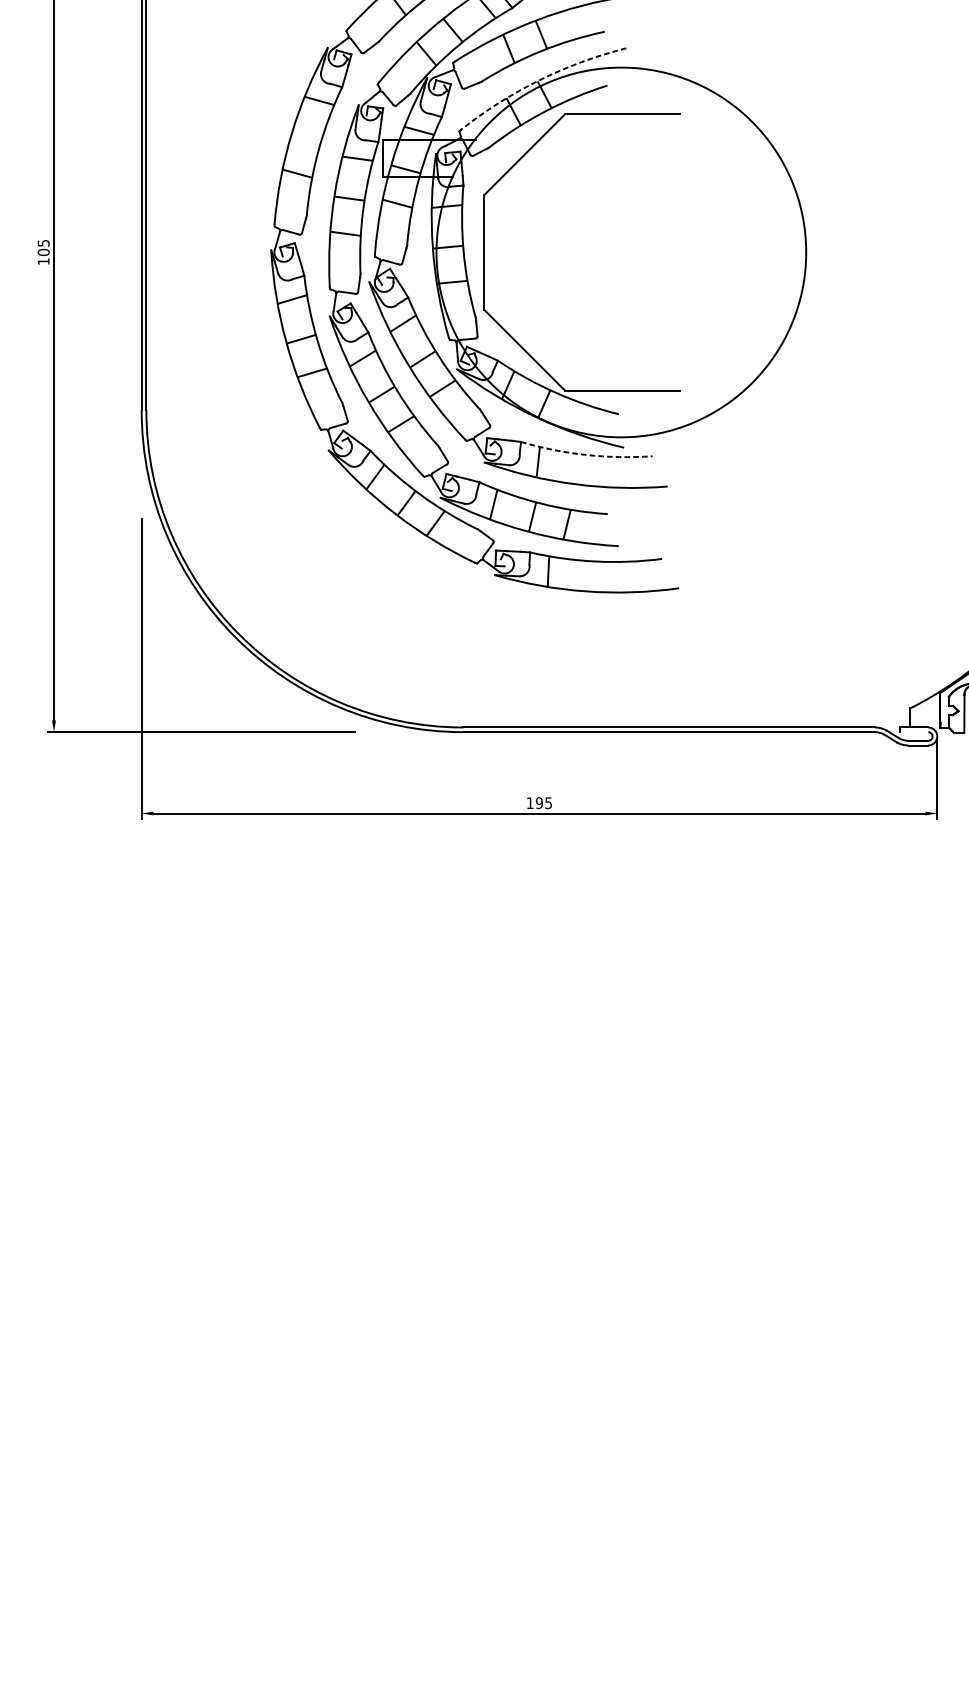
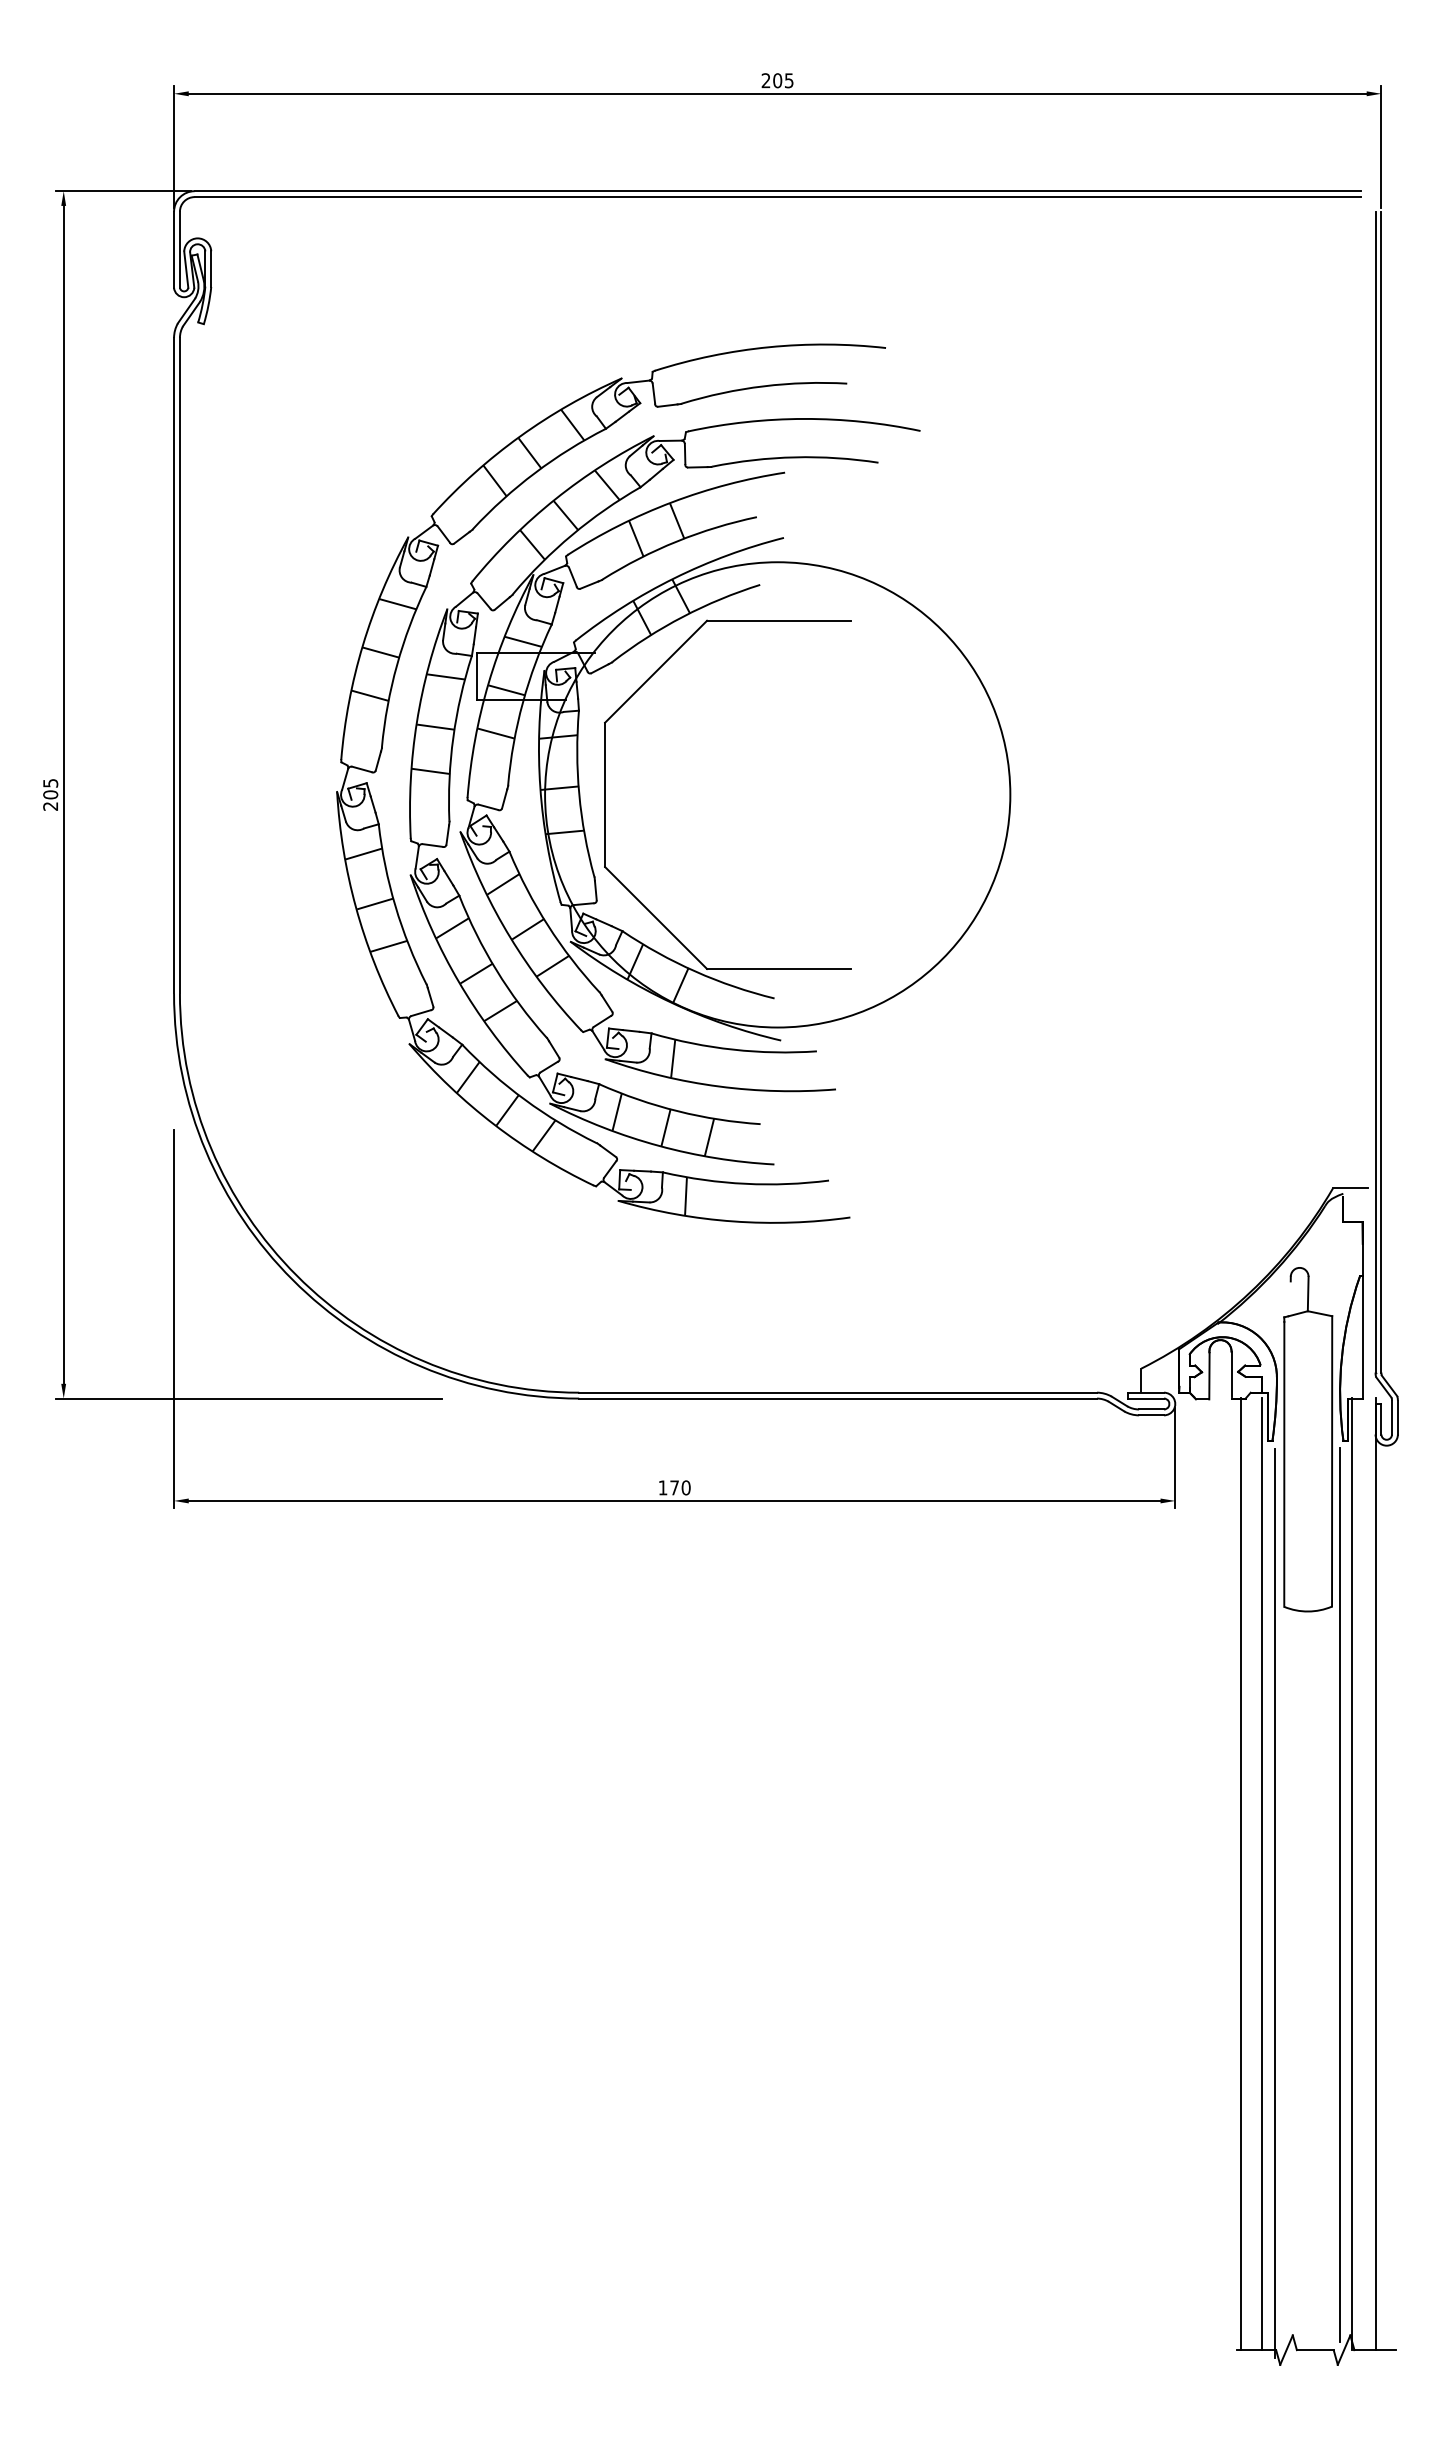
arc: (539, 80) -> (674, 578), dashed -> solid
line: (305, 139) -> (380, 652), added
text: (43, 261) -> (50, 806), 105 -> 205
arc: (586, 454) -> (733, 1049), dashed -> solid
line: (913, 732) -> (1145, 1398), added
text: (544, 802) -> (680, 1487), 195 -> 170

